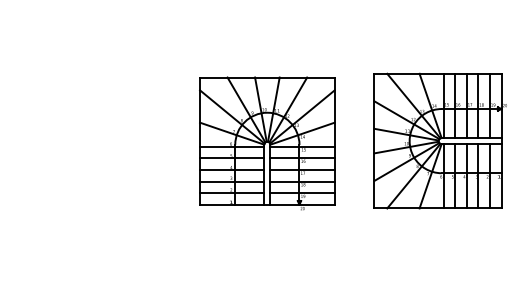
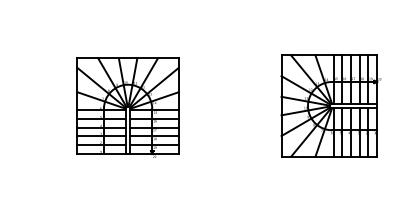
part: (267, 143) -> (128, 107), moved

